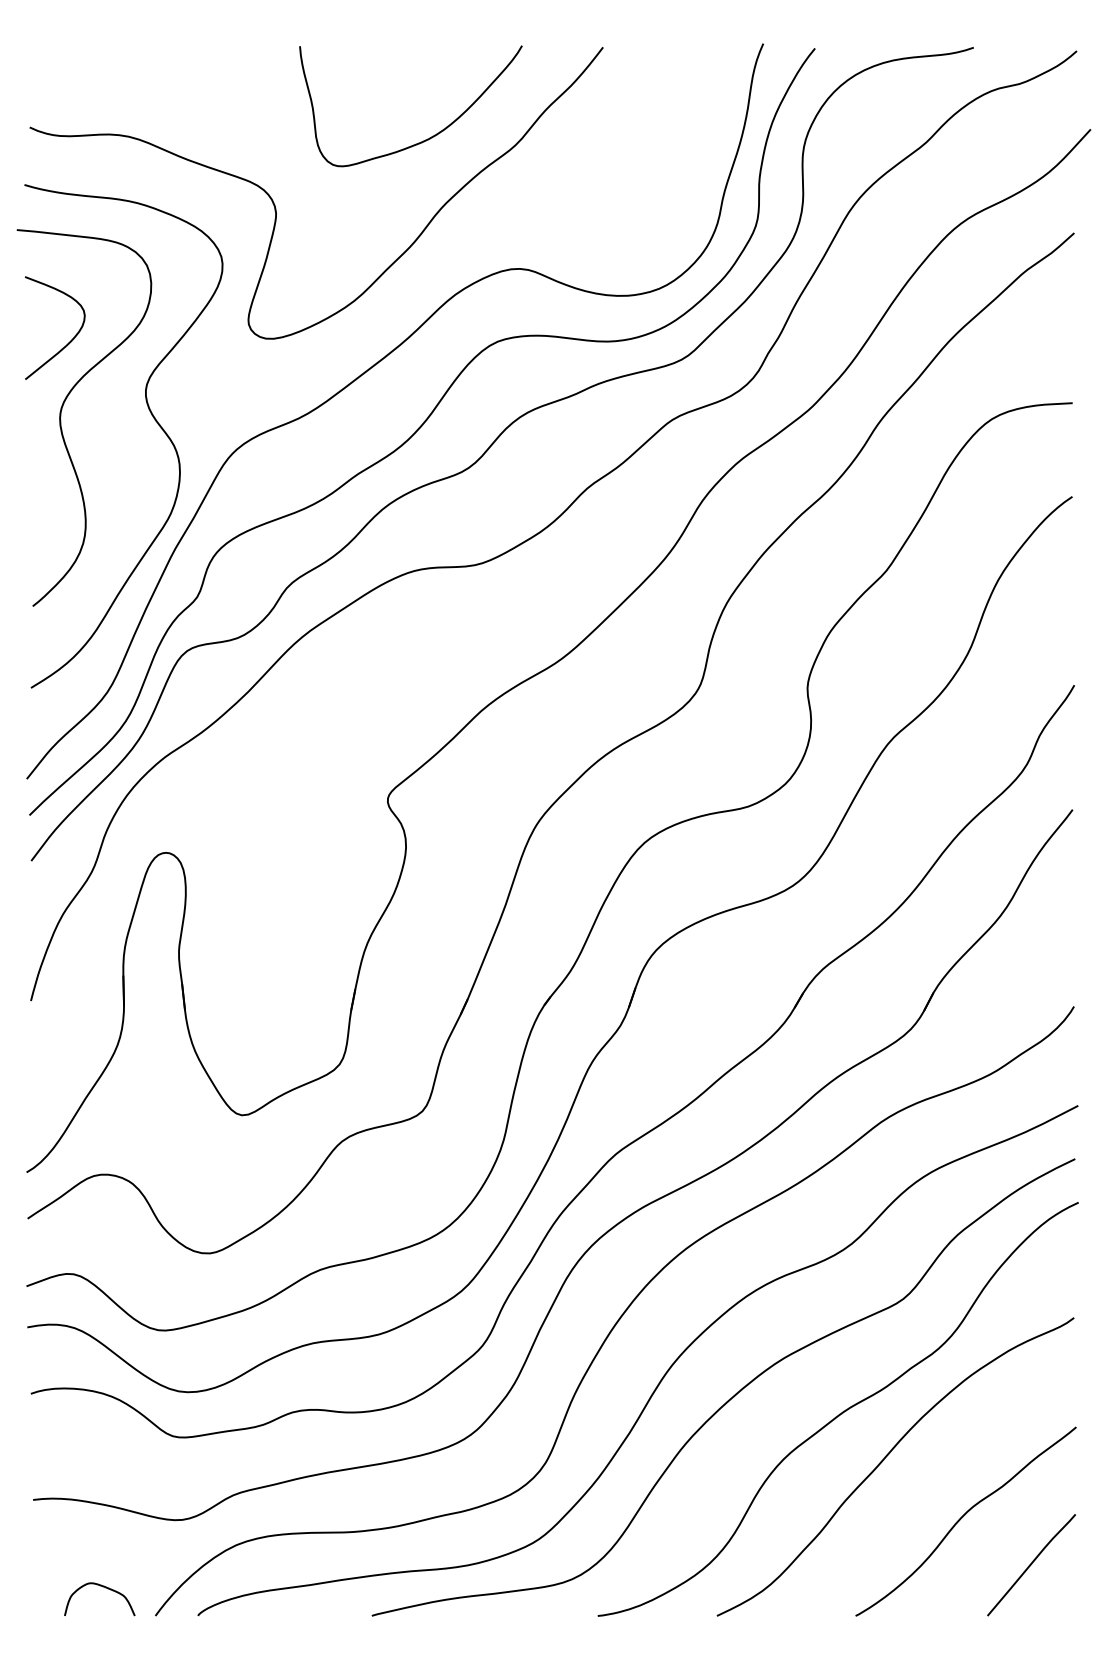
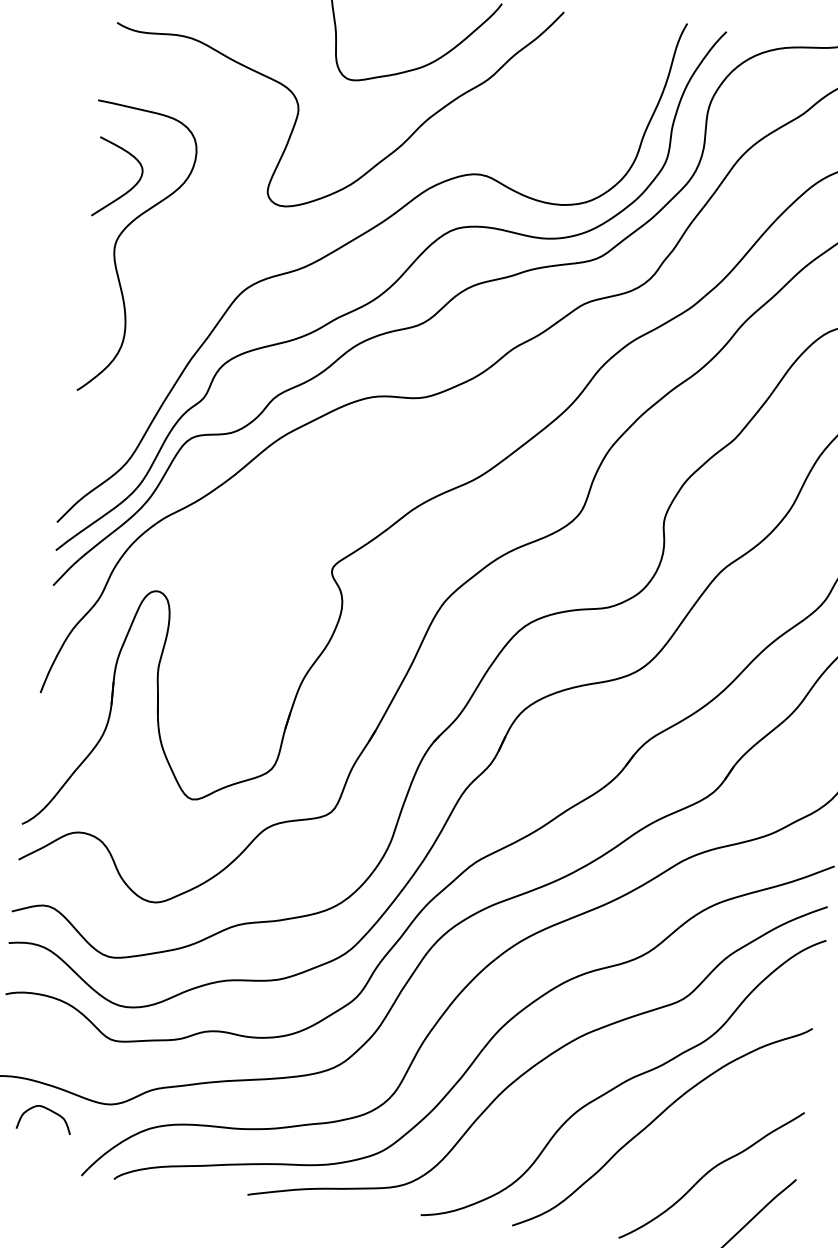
curve: (153, 418) -> (186, 256), removed
curve: (102, 1587) -> (47, 1110), moved

